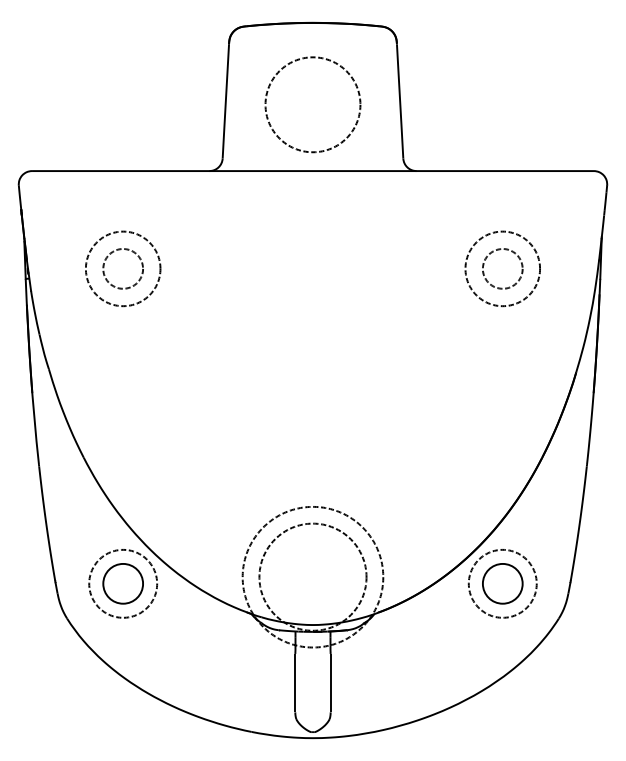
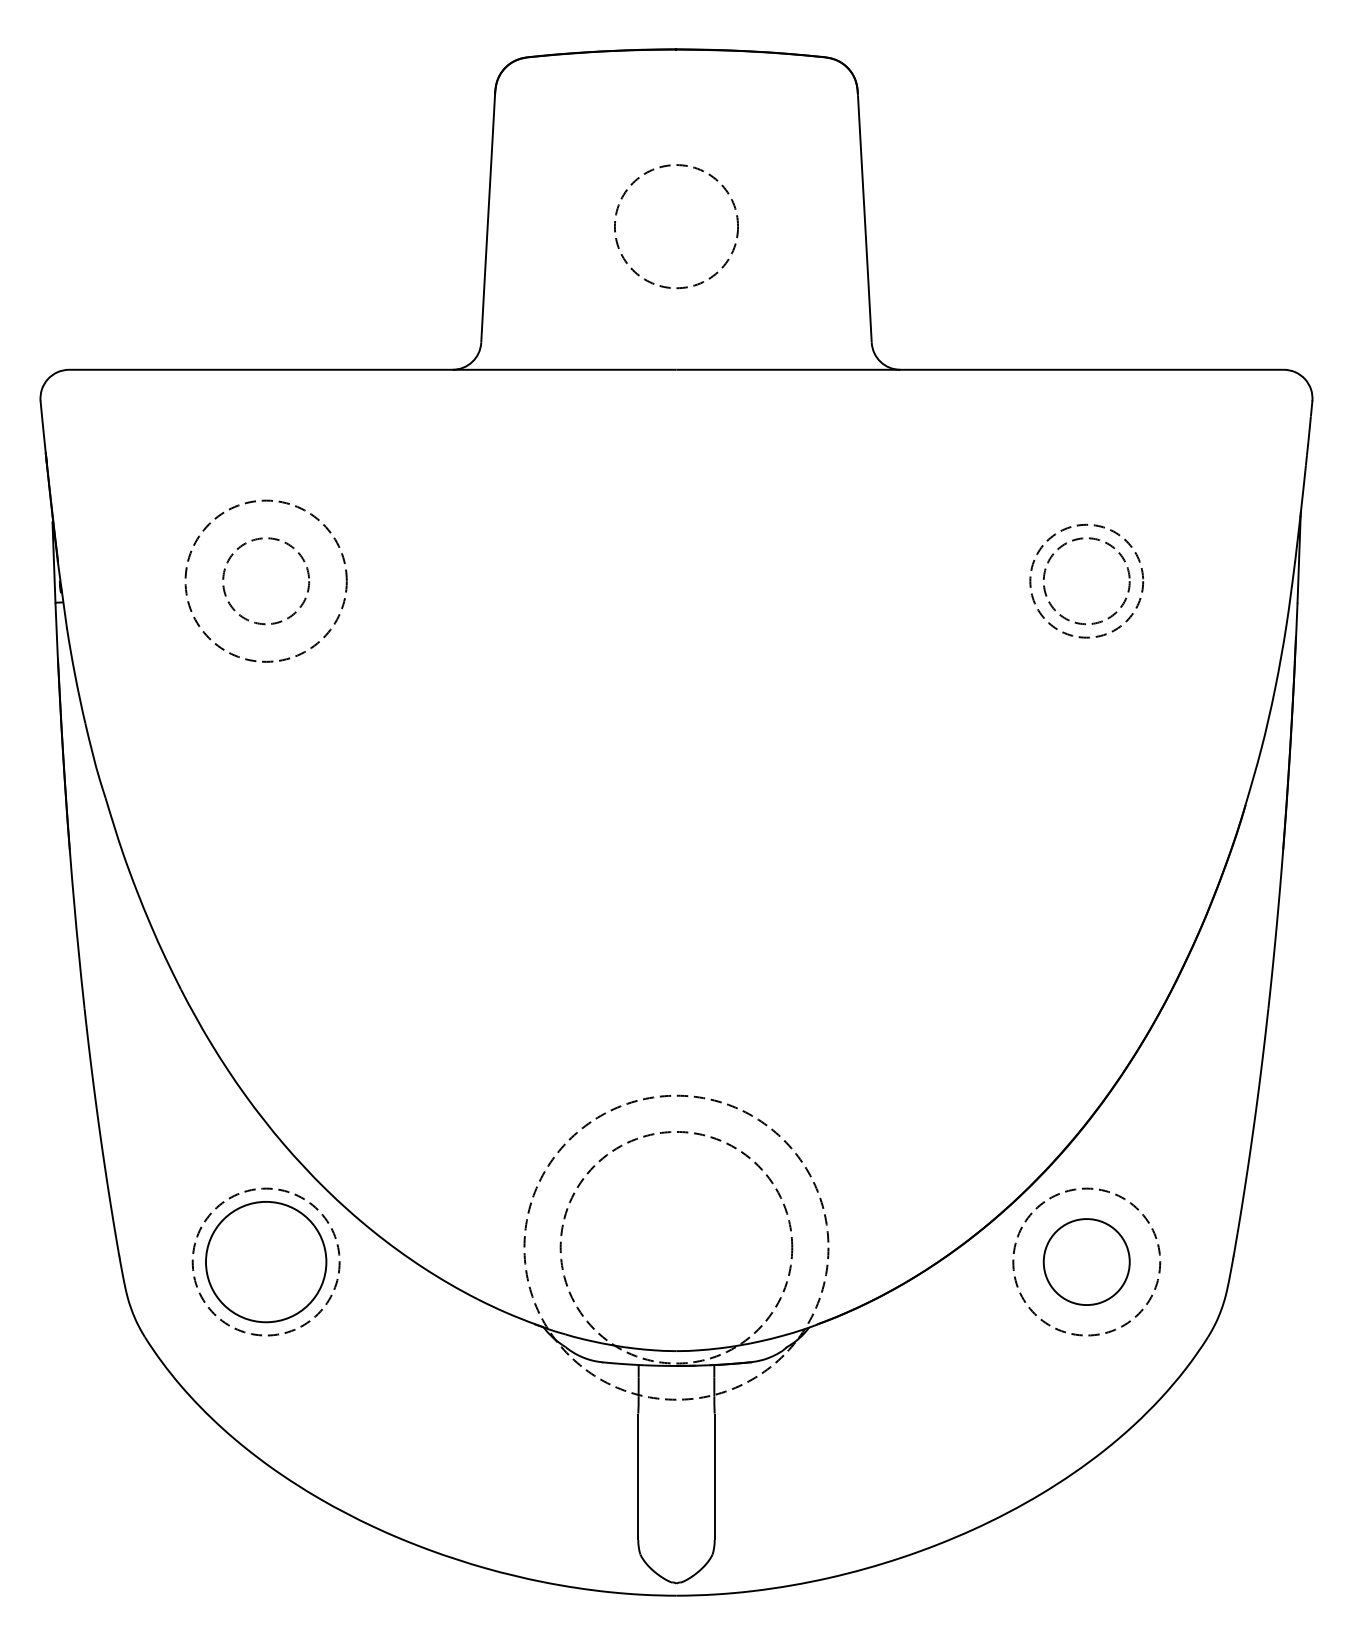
circle: (312, 104) -> (675, 225), size x0.6
circle: (502, 268) -> (1086, 580), size x0.7
circle: (123, 583) -> (266, 1261), size x1.4

